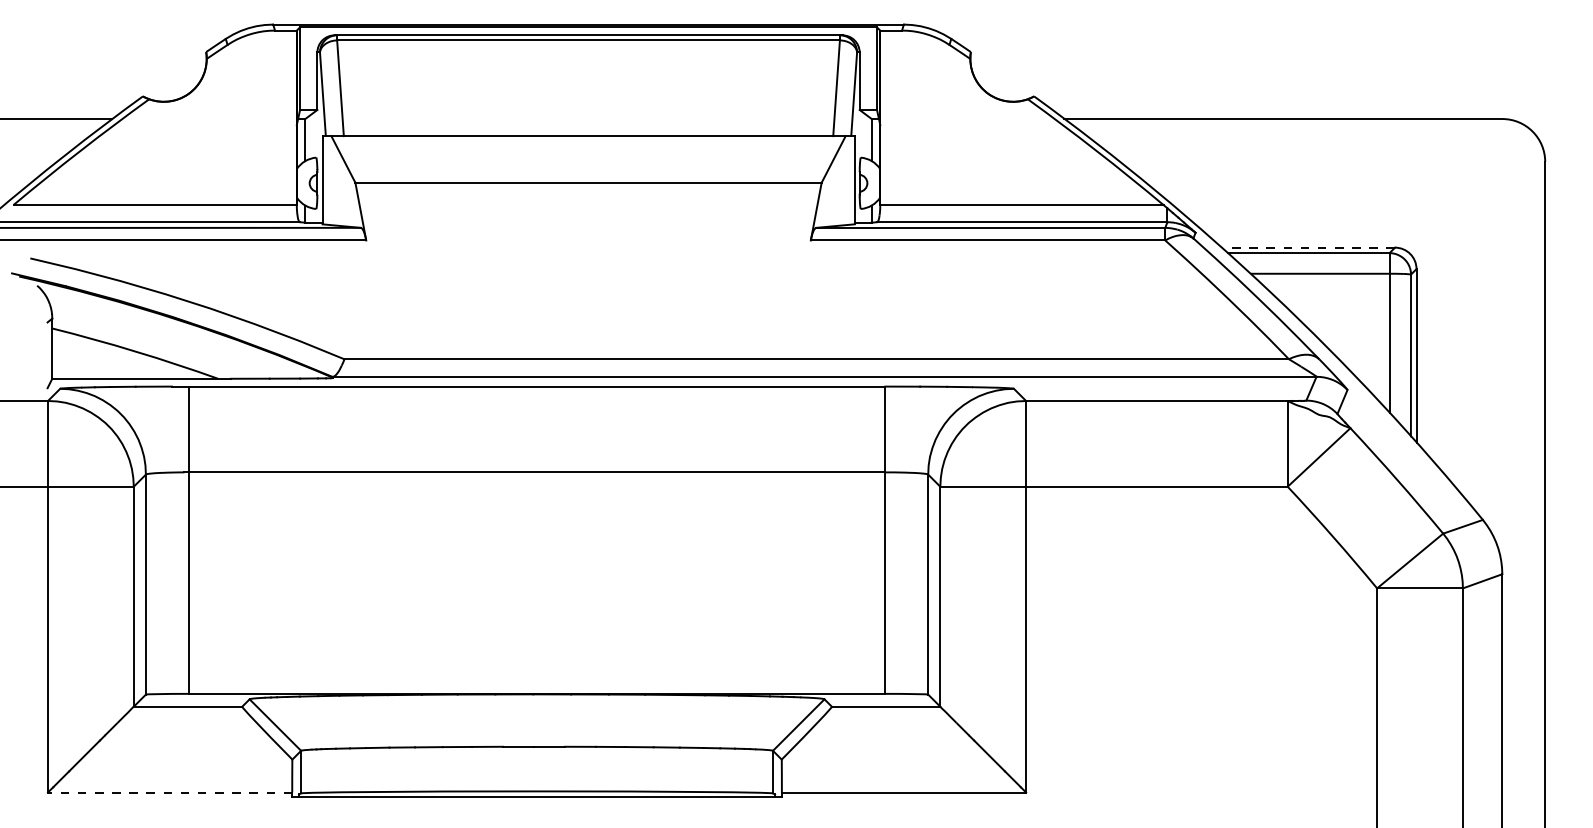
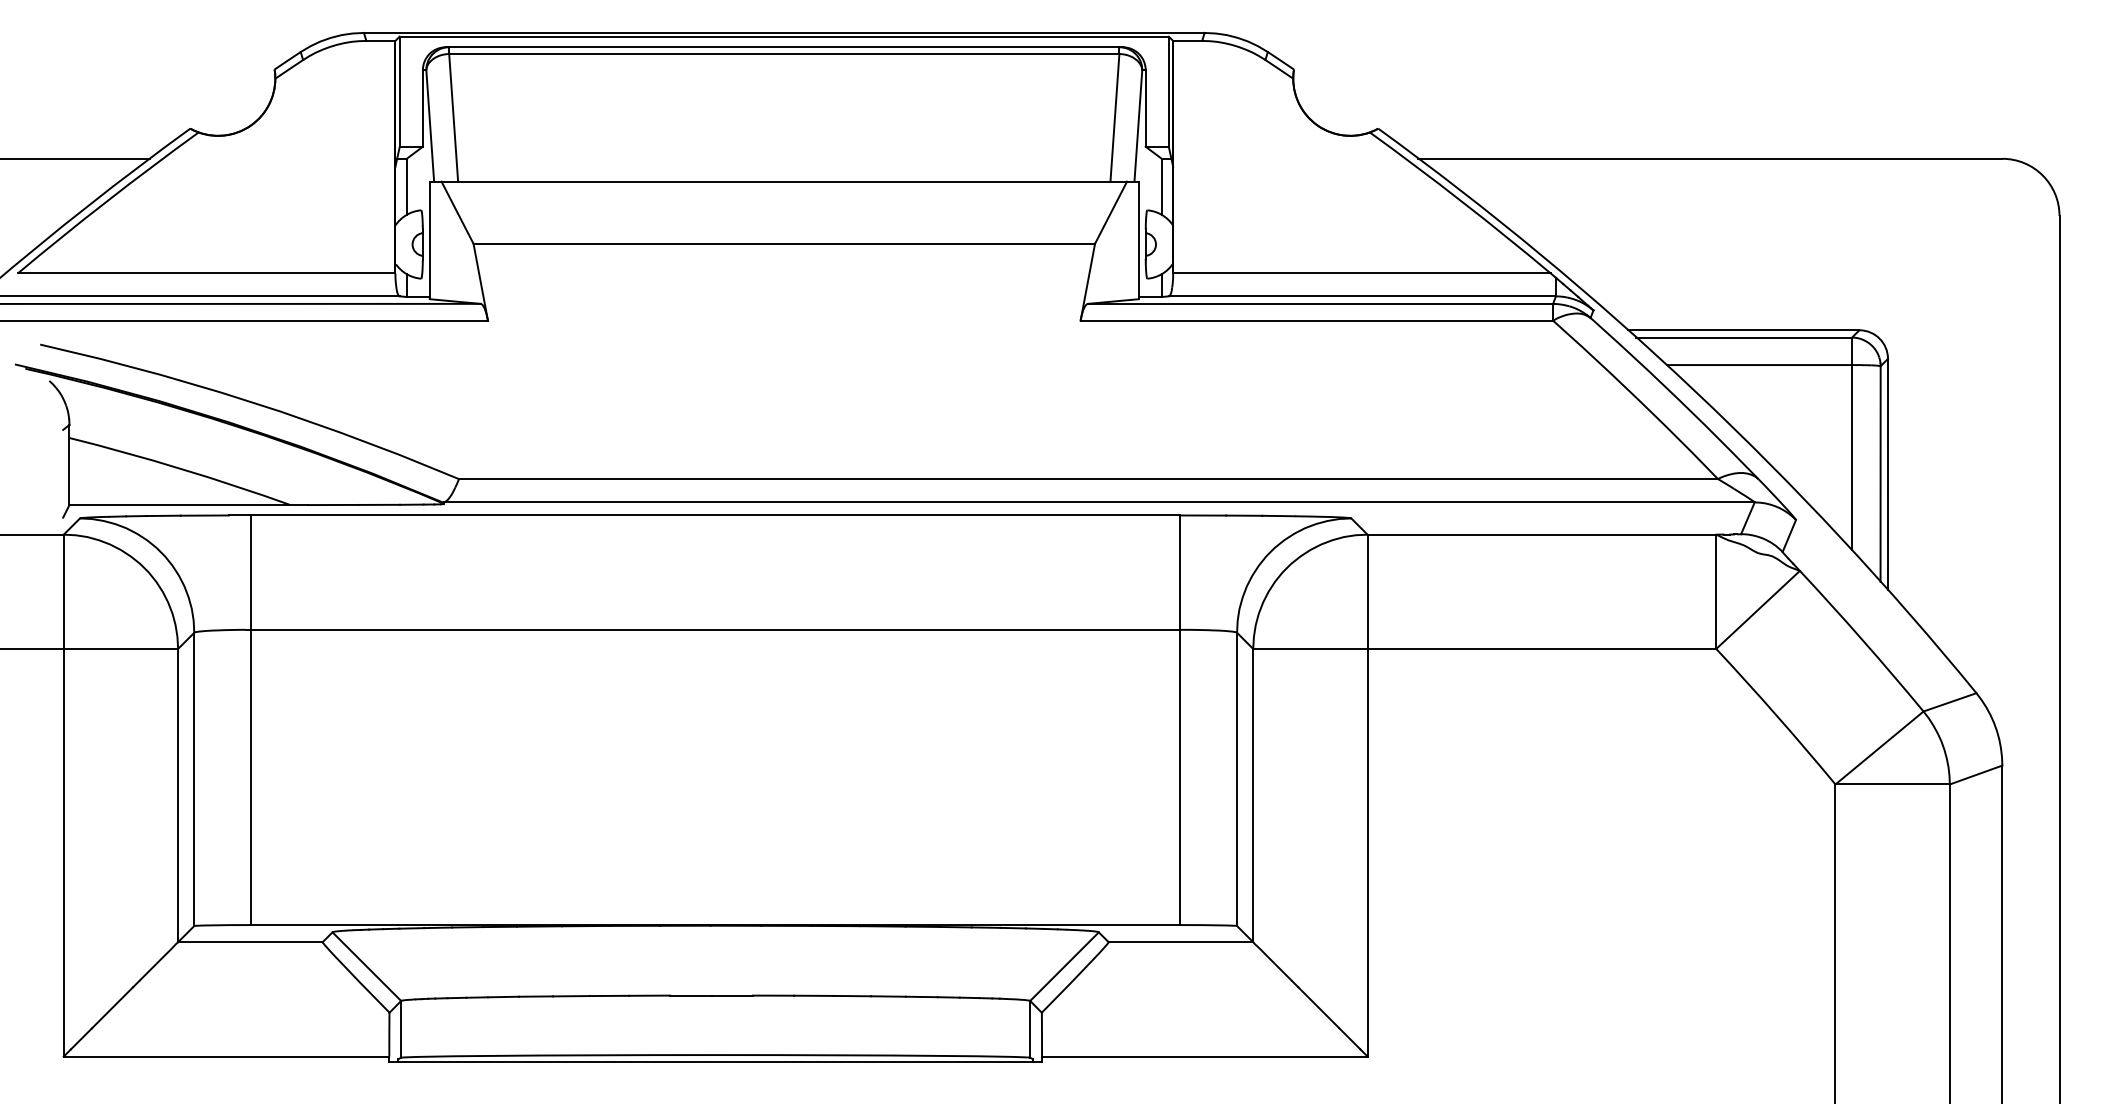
line: (1308, 247) -> (1743, 330), dashed -> solid
line: (169, 792) -> (225, 1056), dashed -> solid

